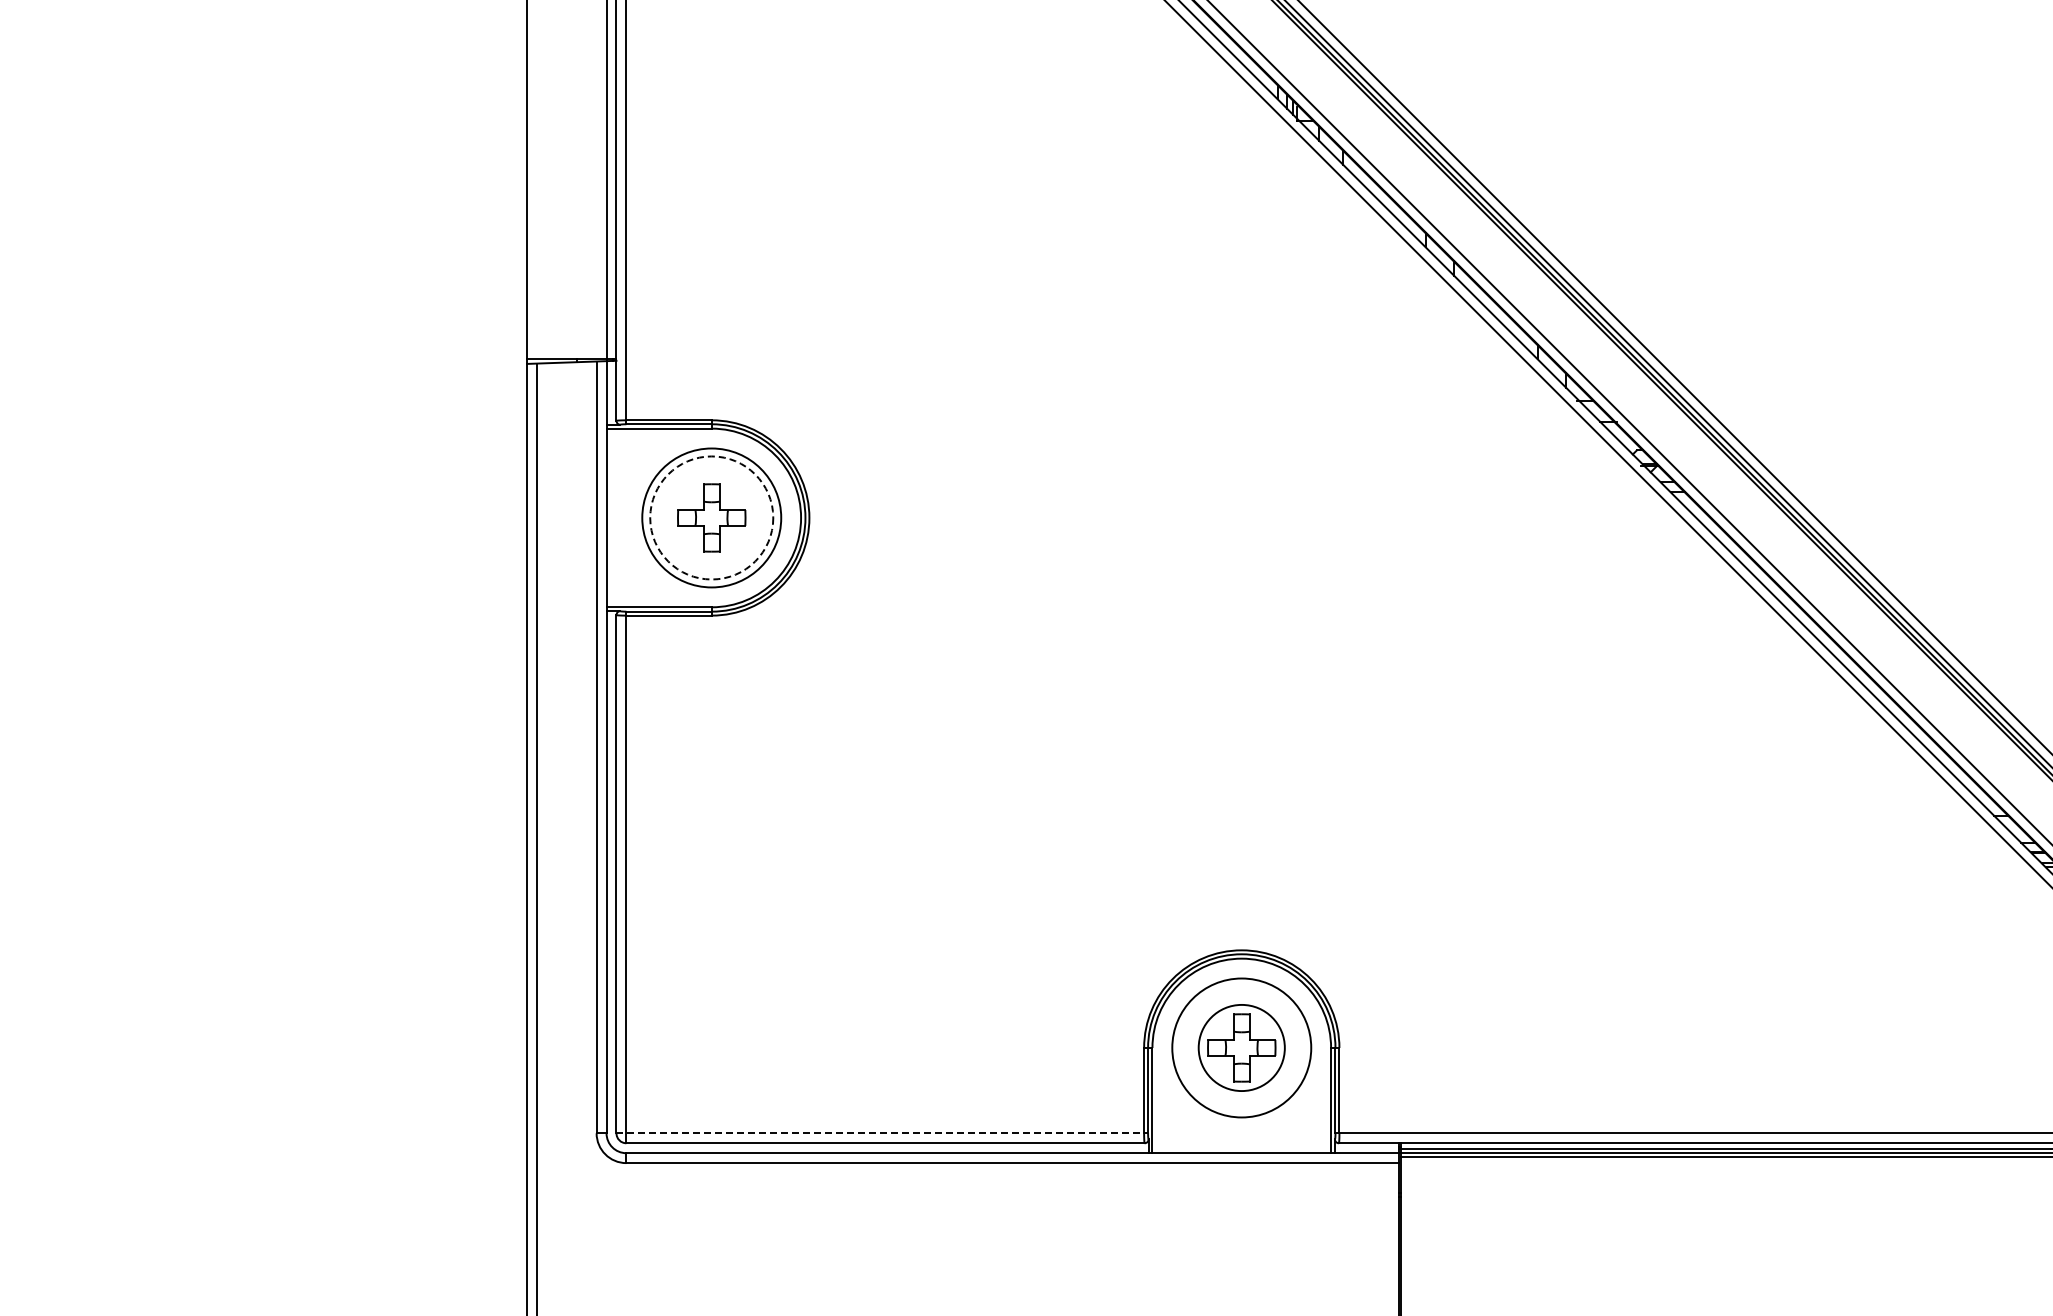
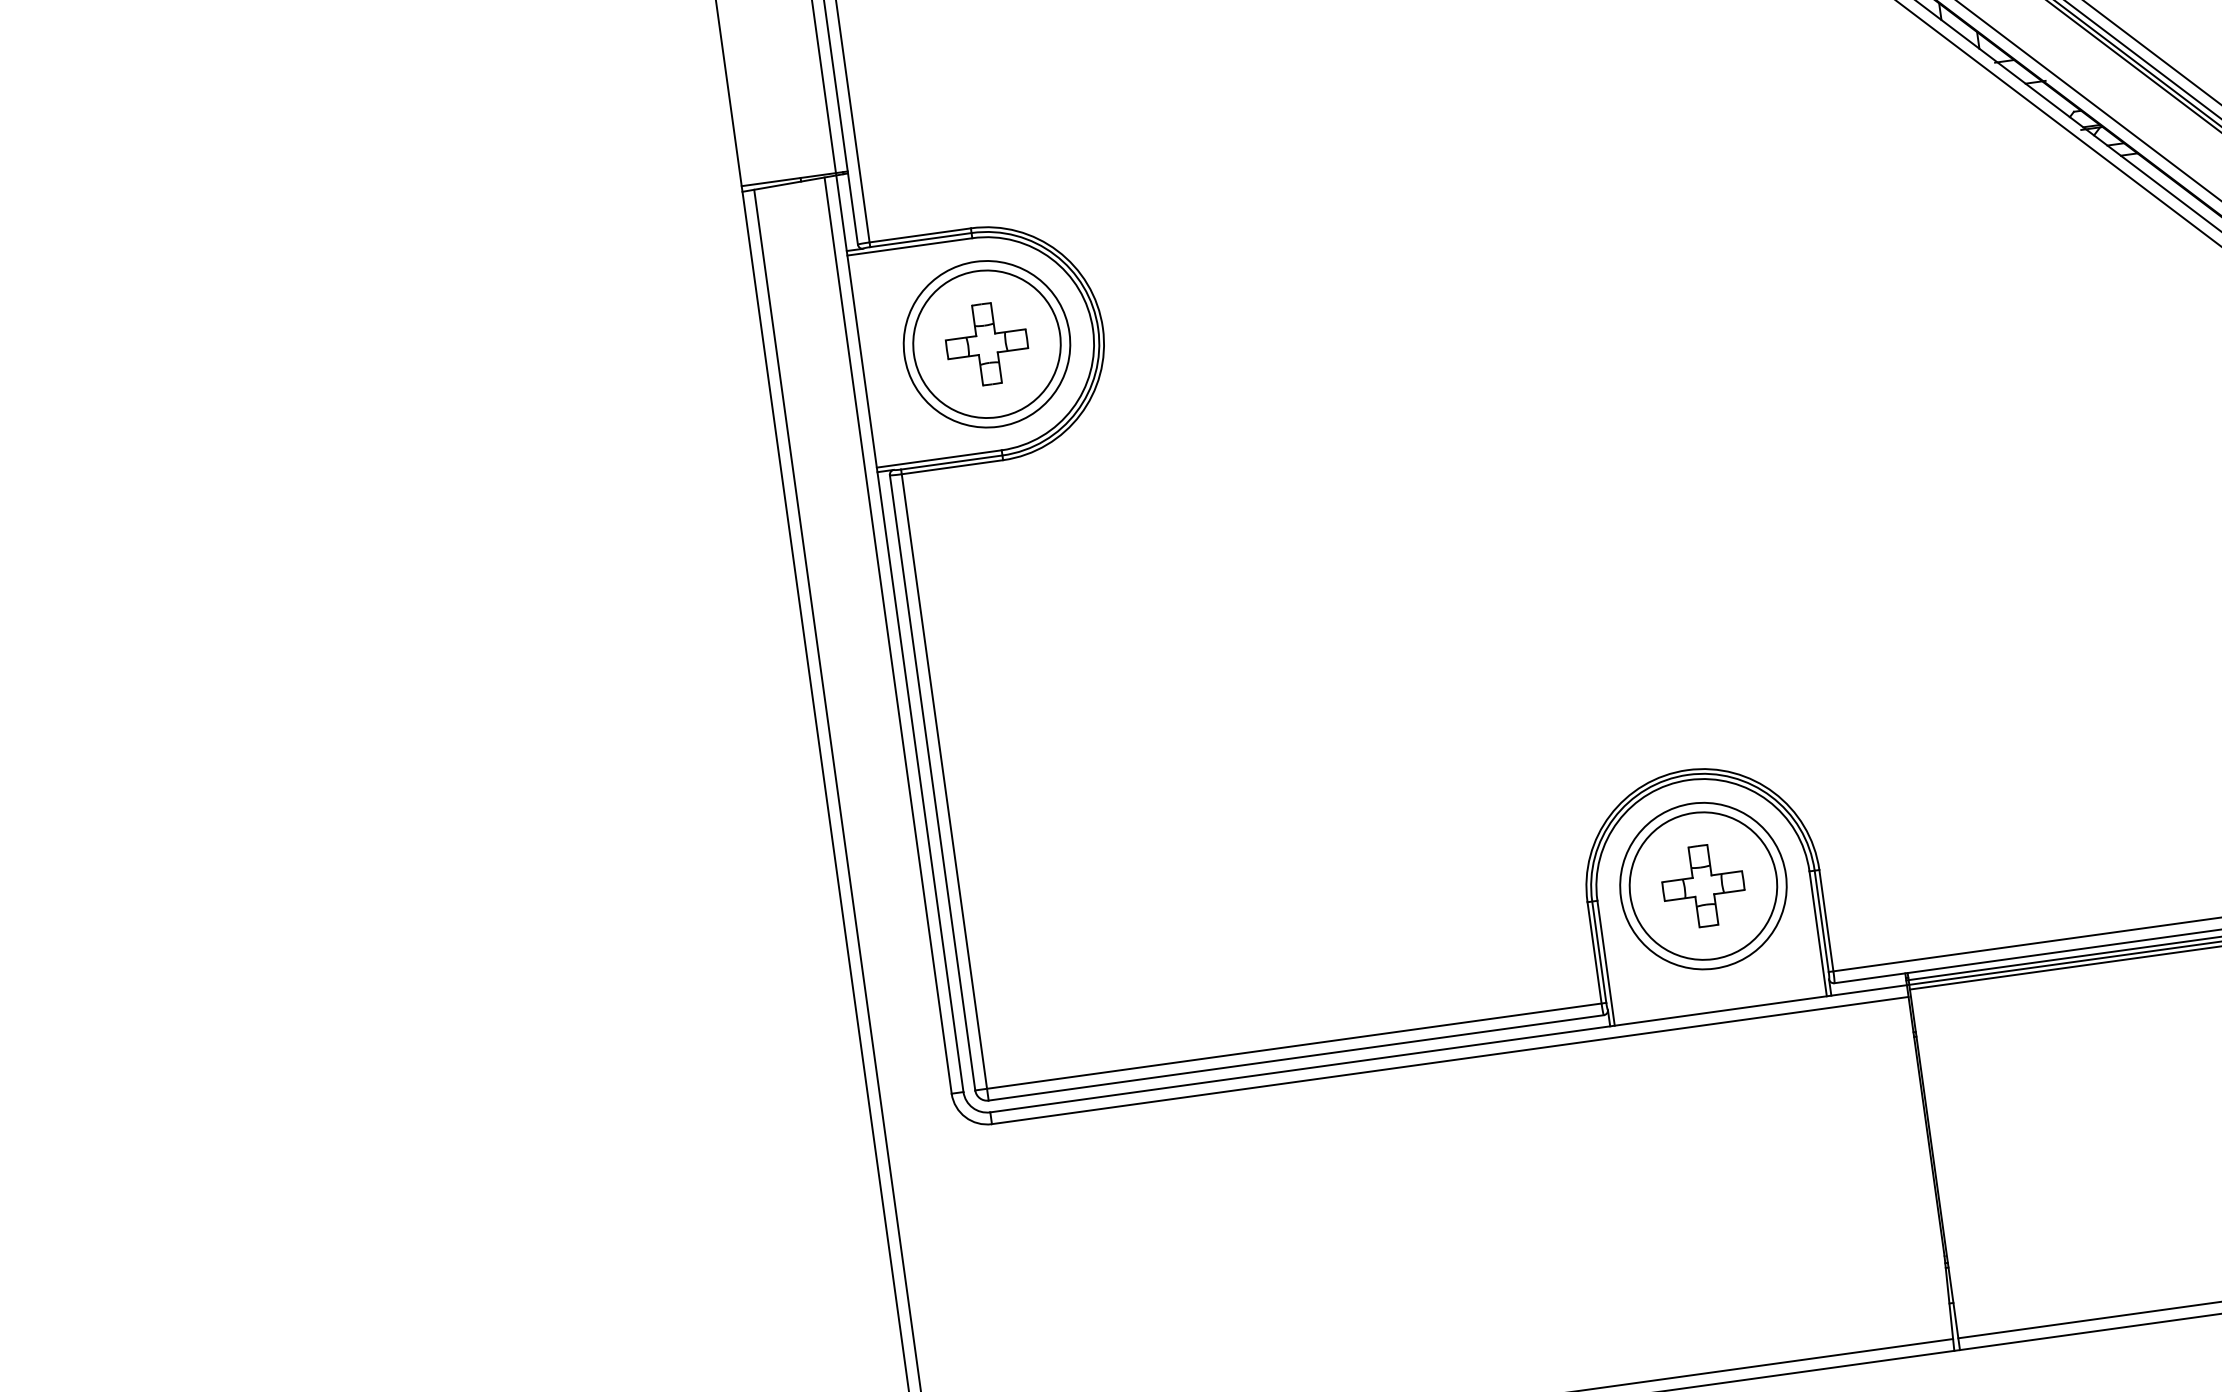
circle: (711, 517) -> (986, 343), dashed -> solid
circle: (1241, 1047) -> (1703, 885), size x1.43
line: (882, 1133) -> (1291, 1046), dashed -> solid

